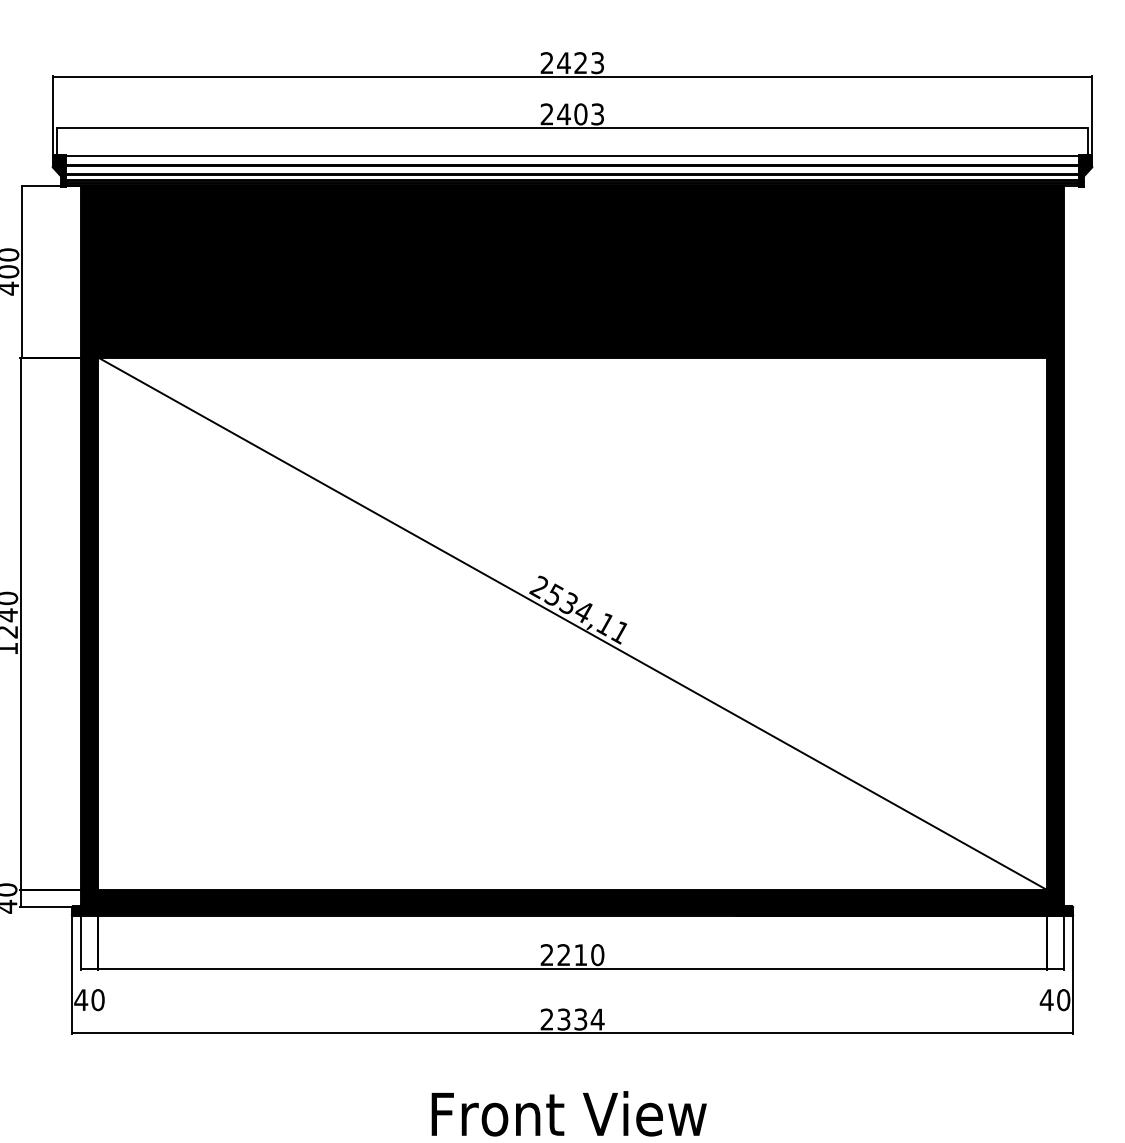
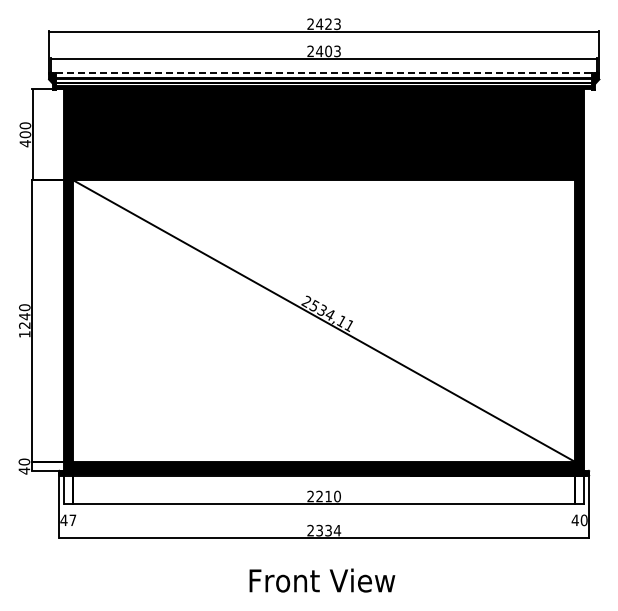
line: (573, 156) -> (324, 73), solid -> dashed
text: (97, 1000) -> (72, 520), 40 -> 47

